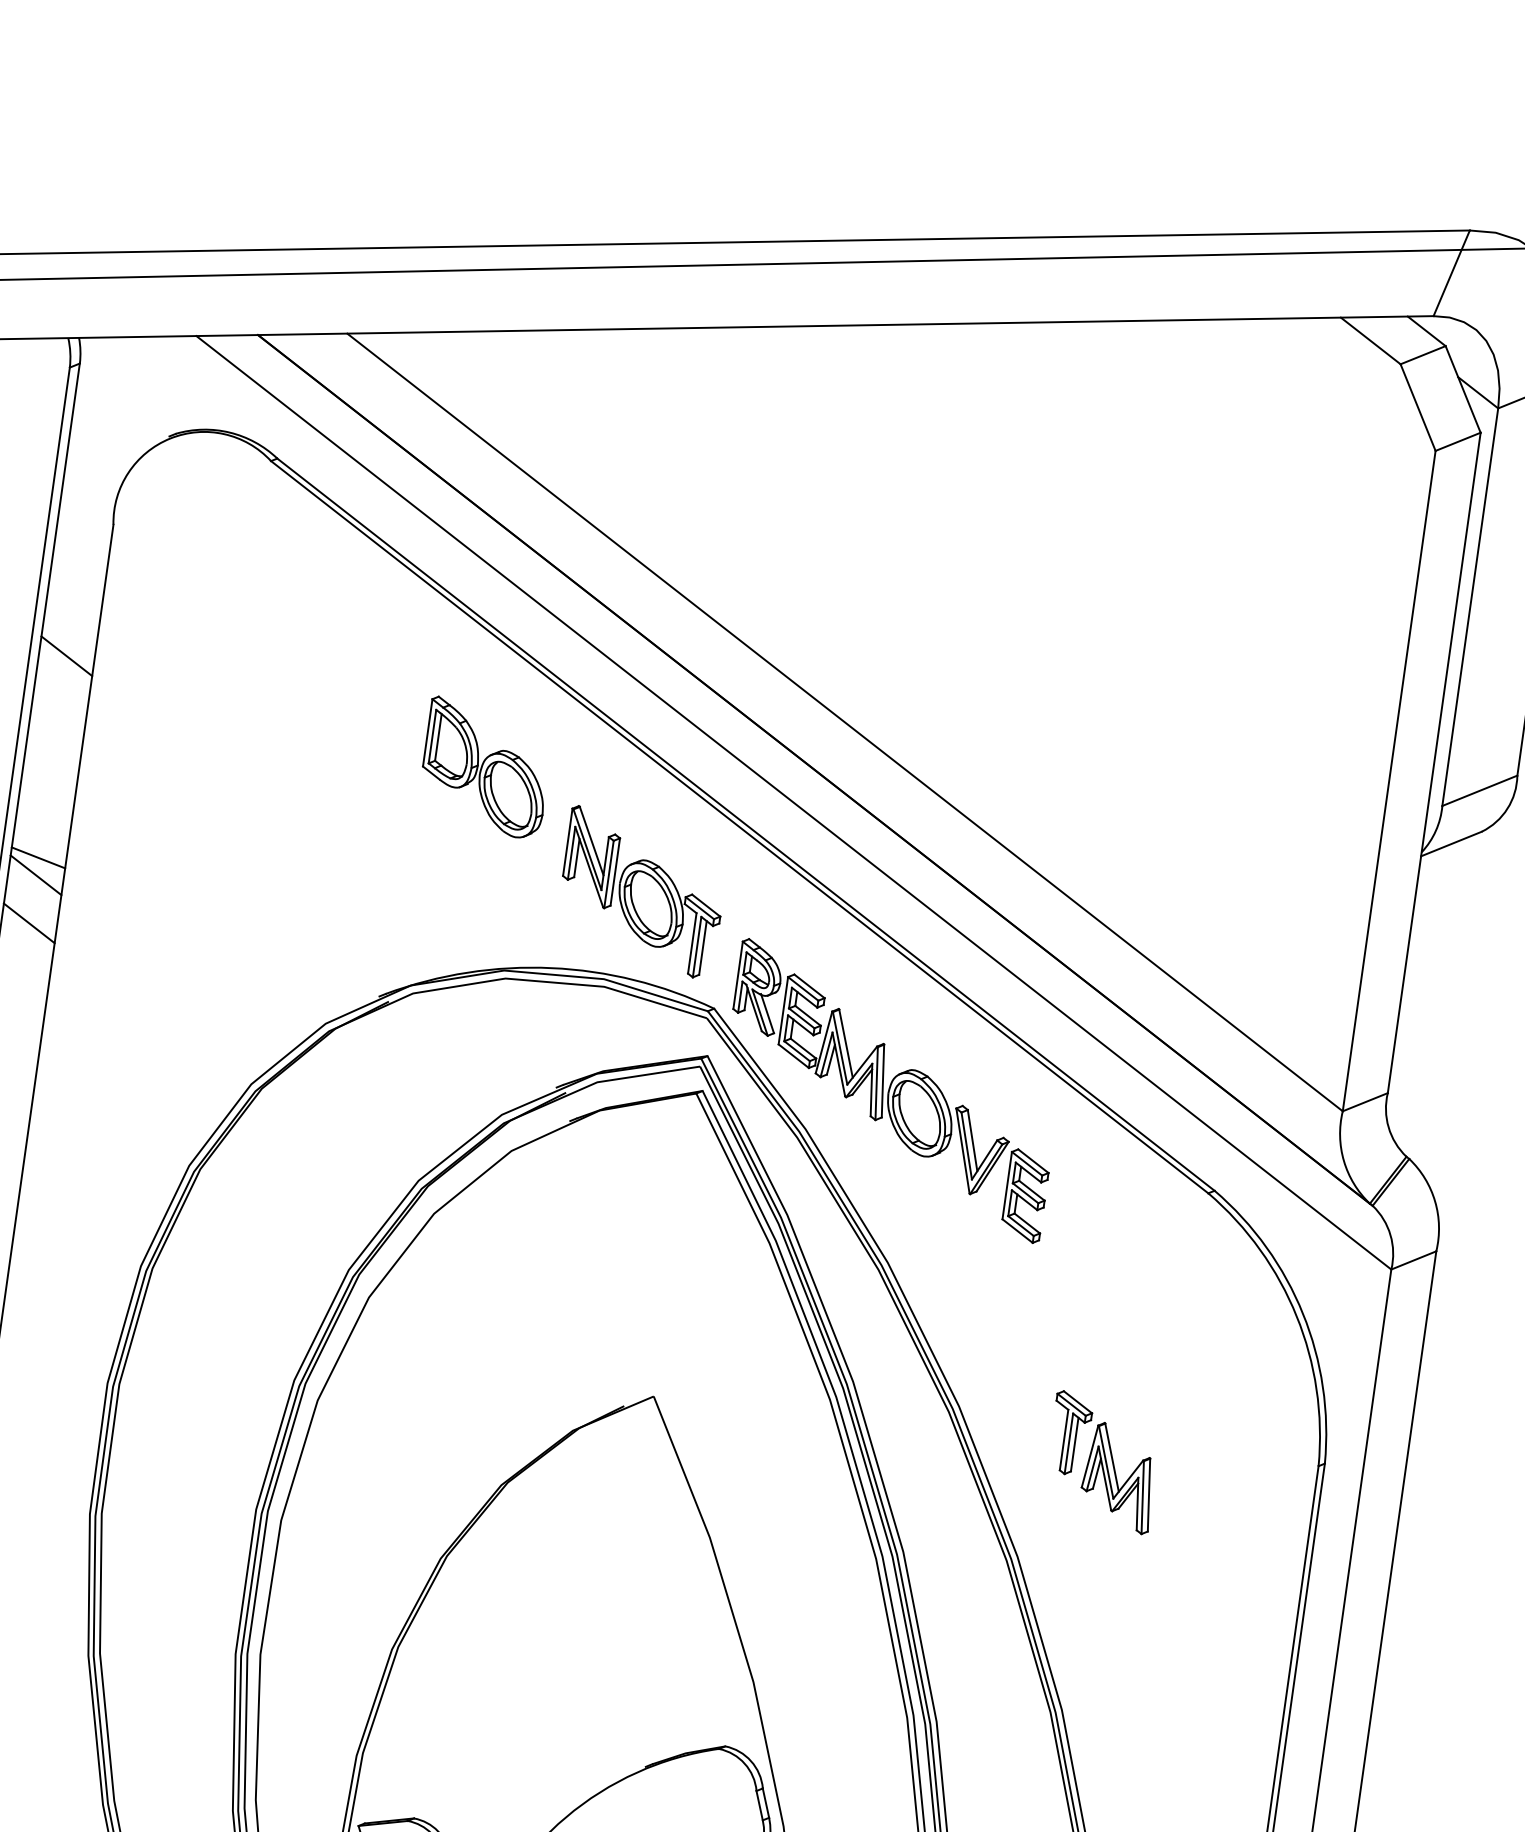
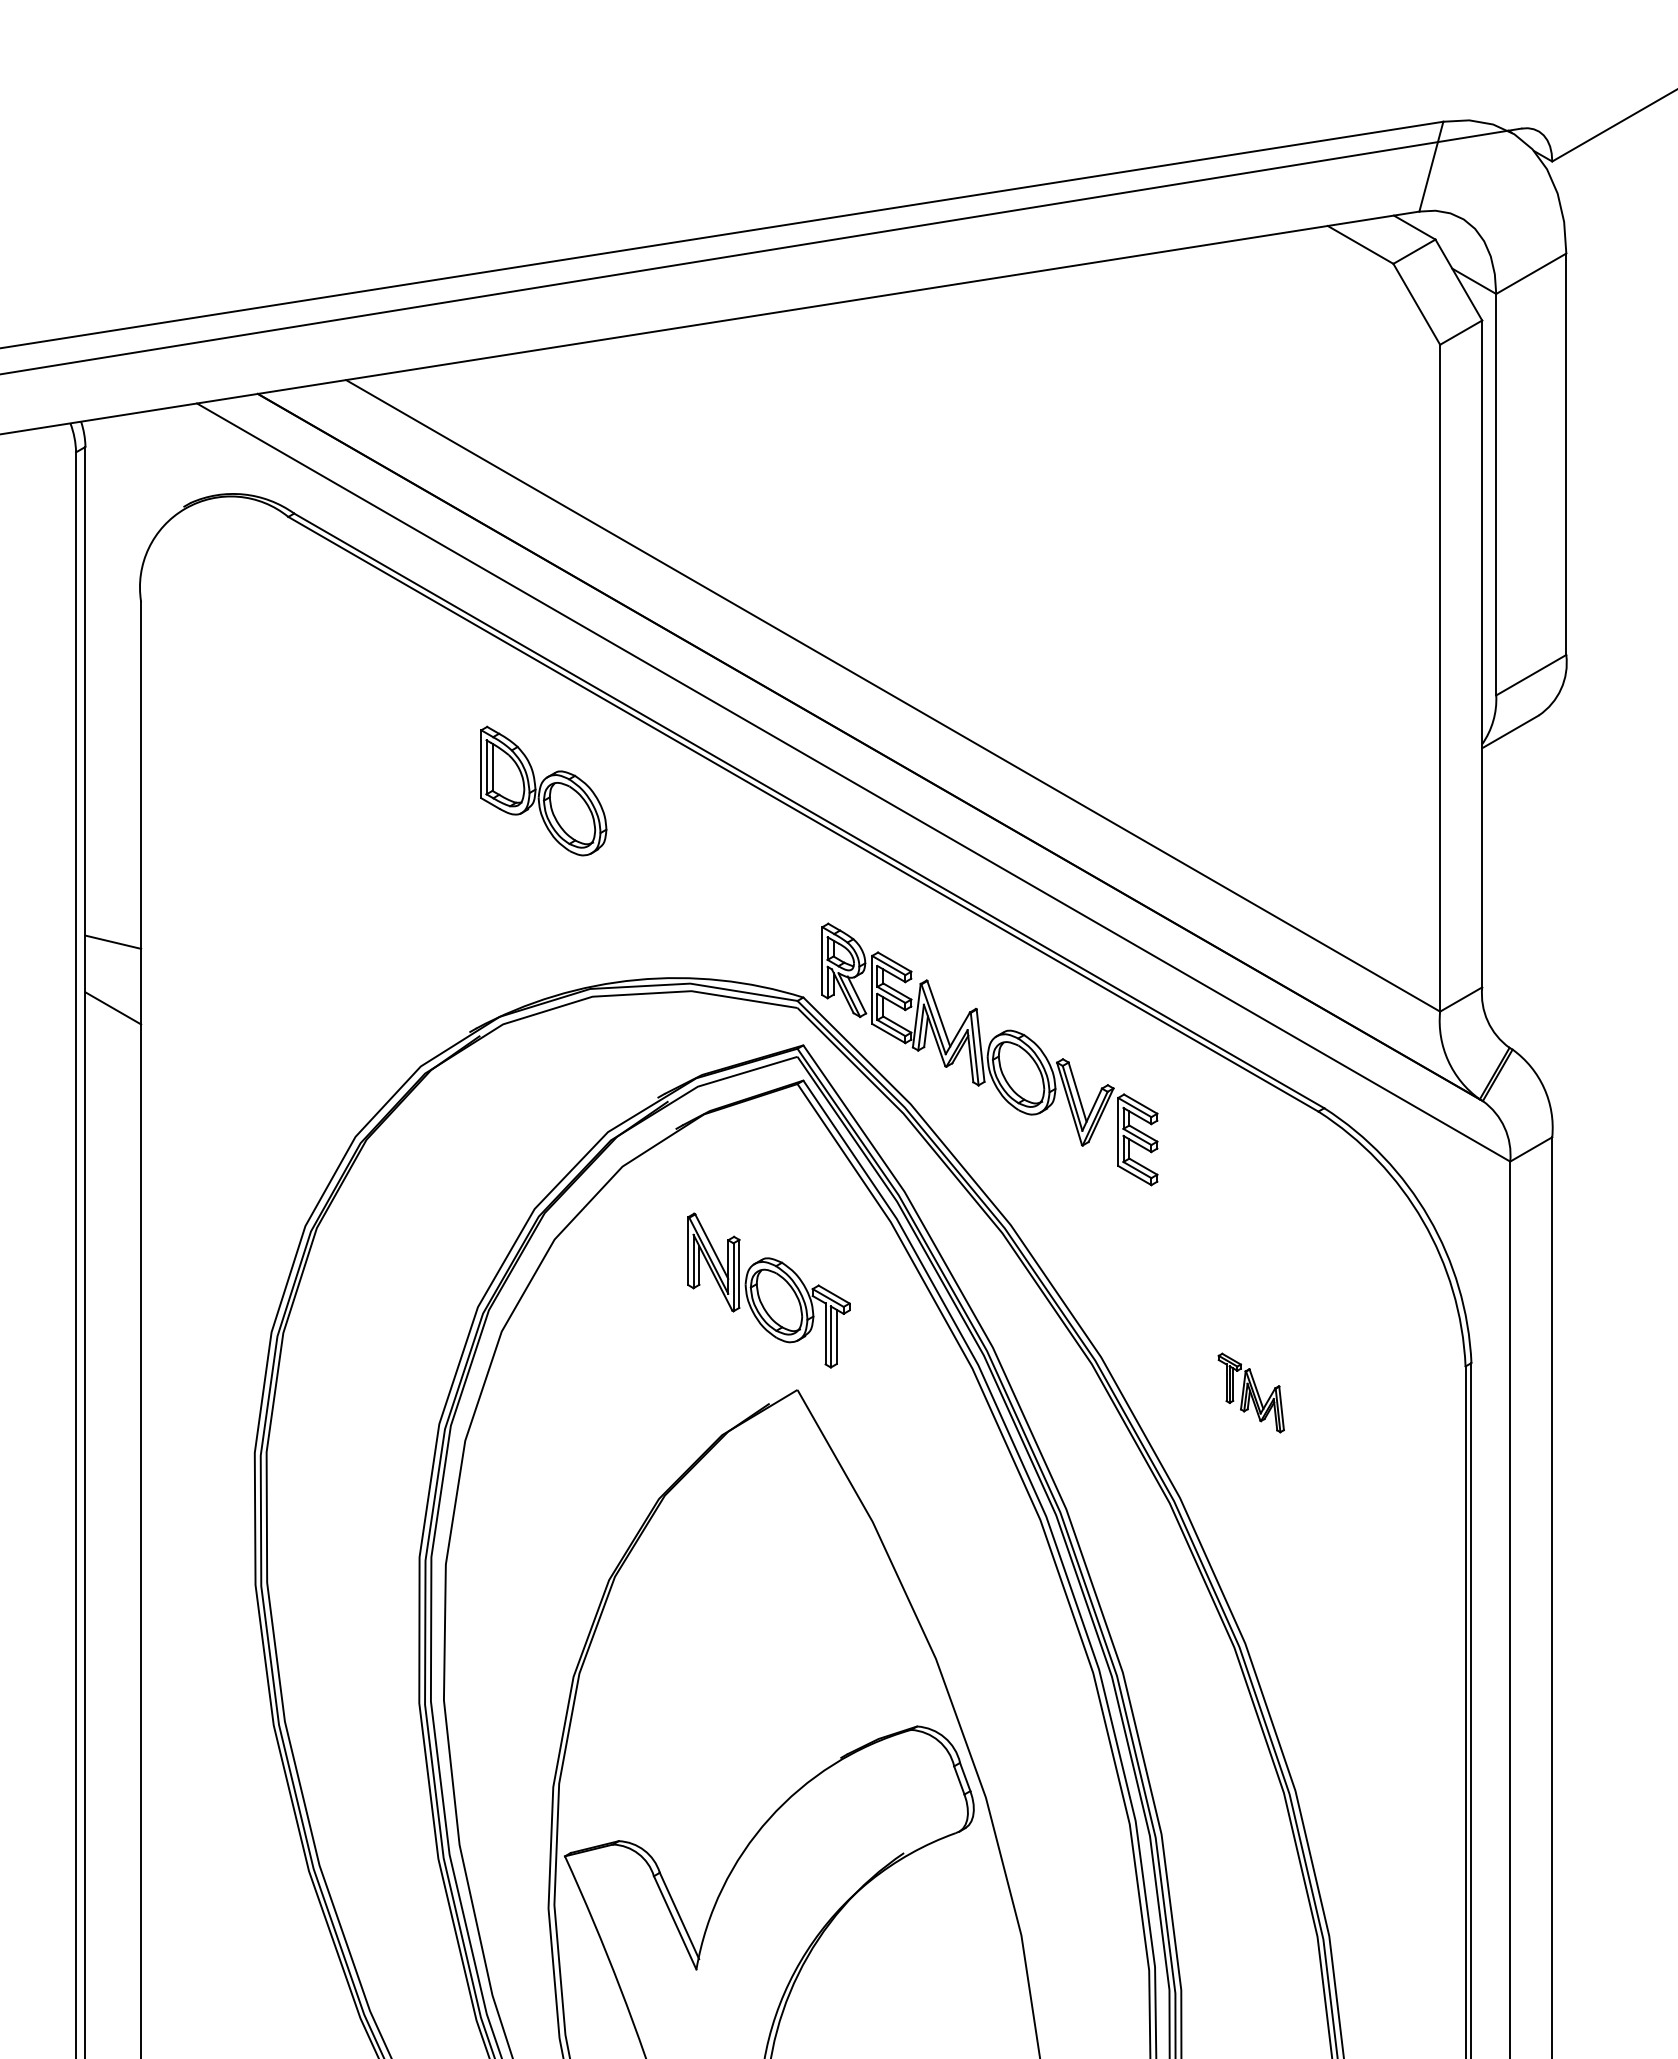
line: (67, 656) -> (113, 738), removed
line: (36, 875) -> (113, 959), removed
part: (641, 892) -> (768, 1290), moved
part: (1102, 1462) -> (1251, 1392), size x0.6

